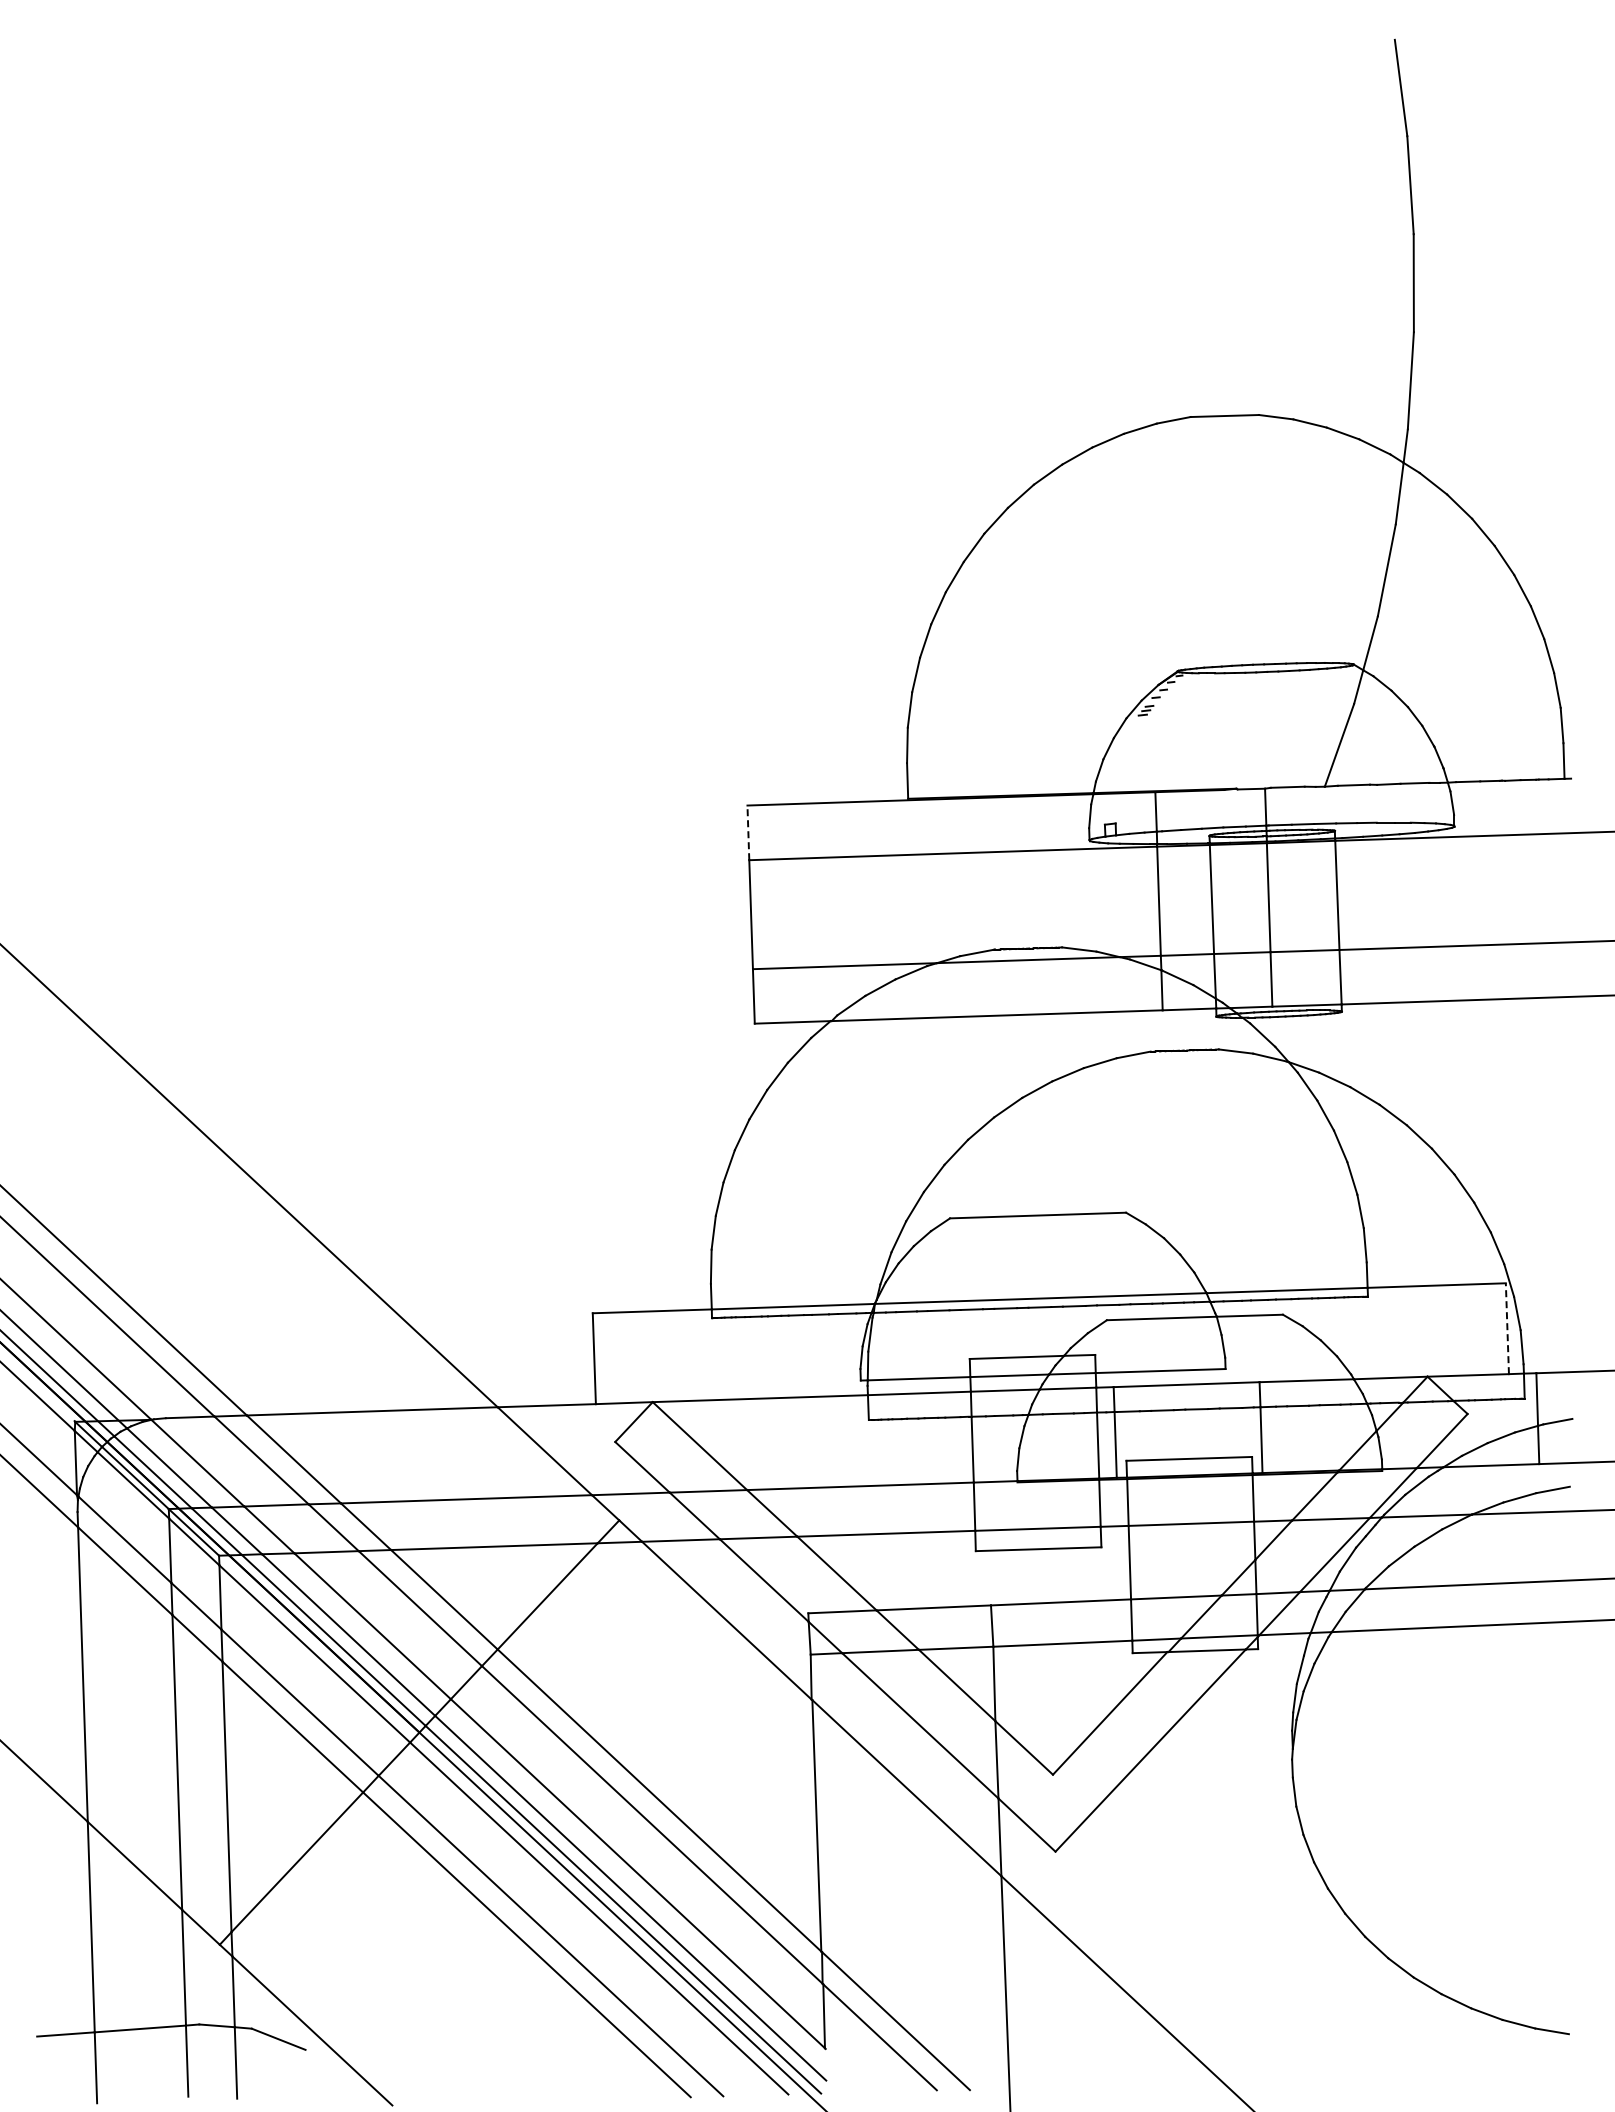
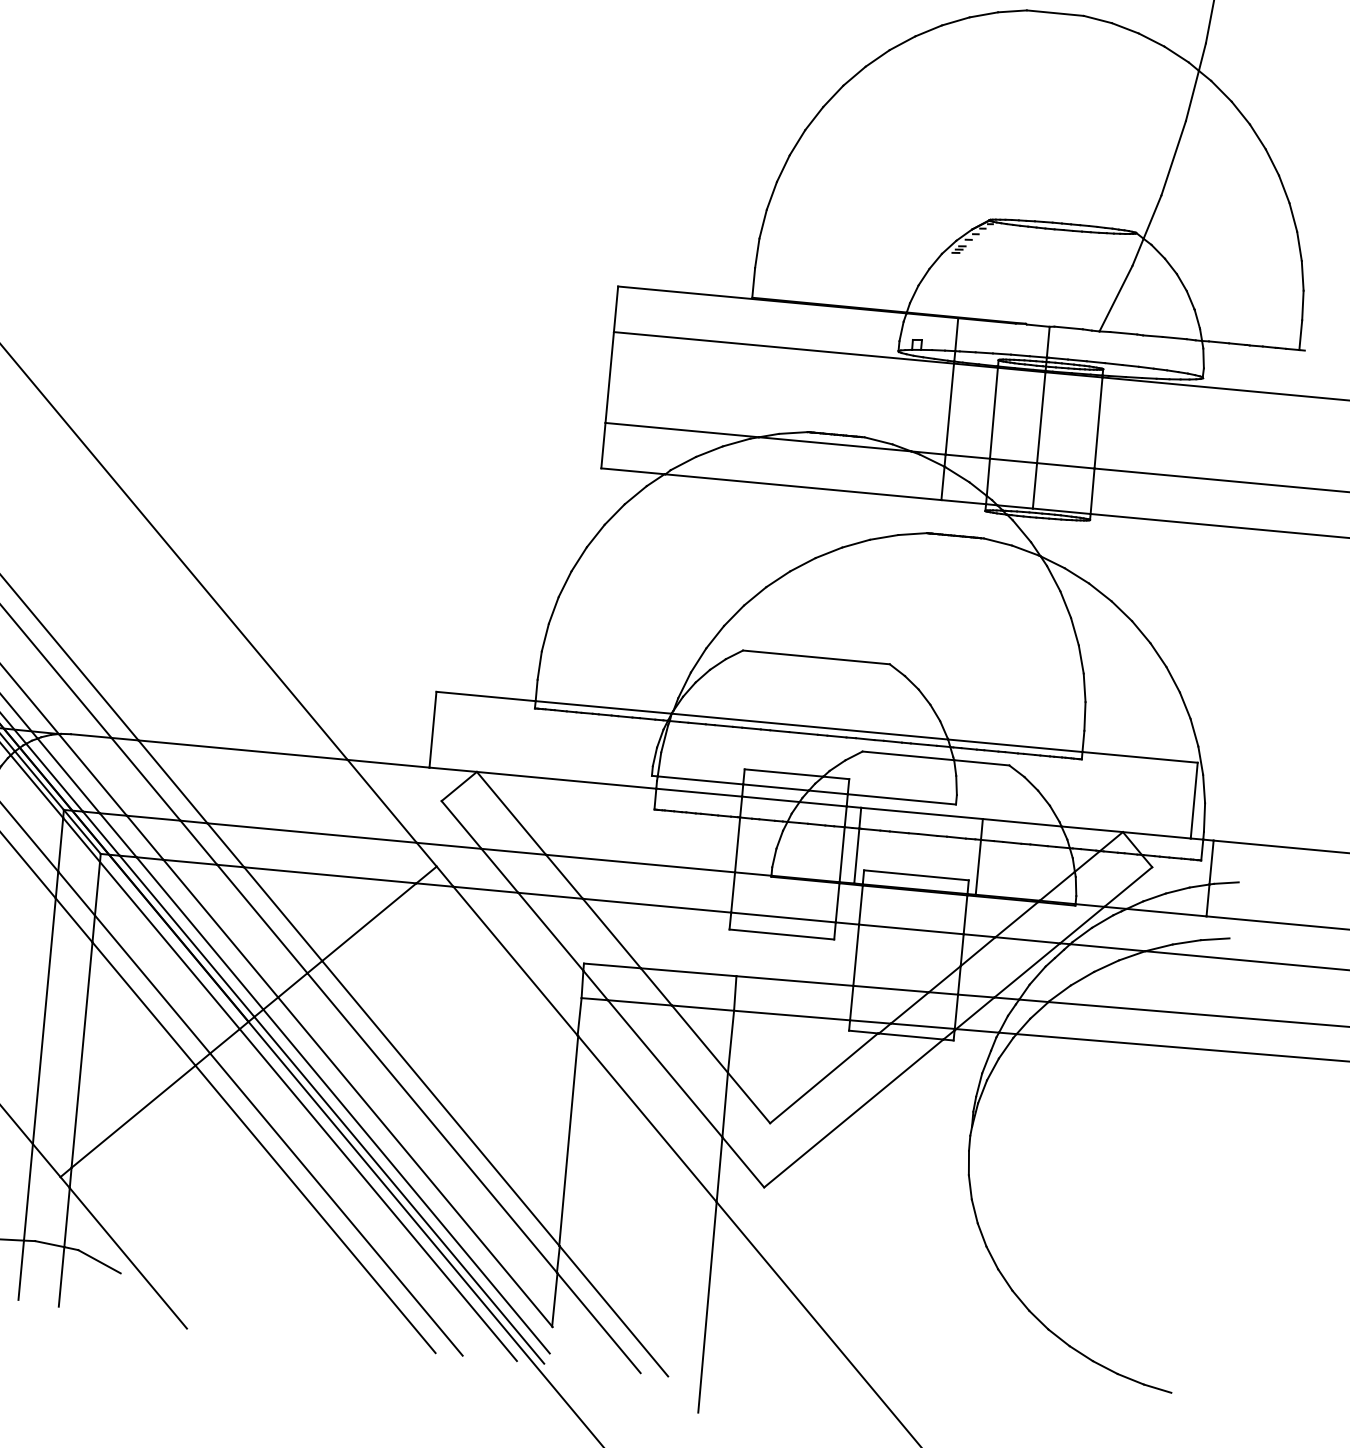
line: (748, 832) -> (616, 309), dashed -> solid
line: (1507, 1328) -> (1194, 800), dashed -> solid

